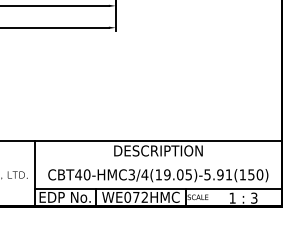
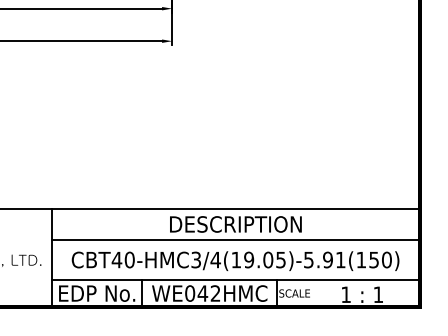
line: (158, 161) -> (235, 240), added
text: (135, 197) -> (201, 293), WE072HMC -> WE042HMC
text: (254, 197) -> (378, 293), 3 -> 1

